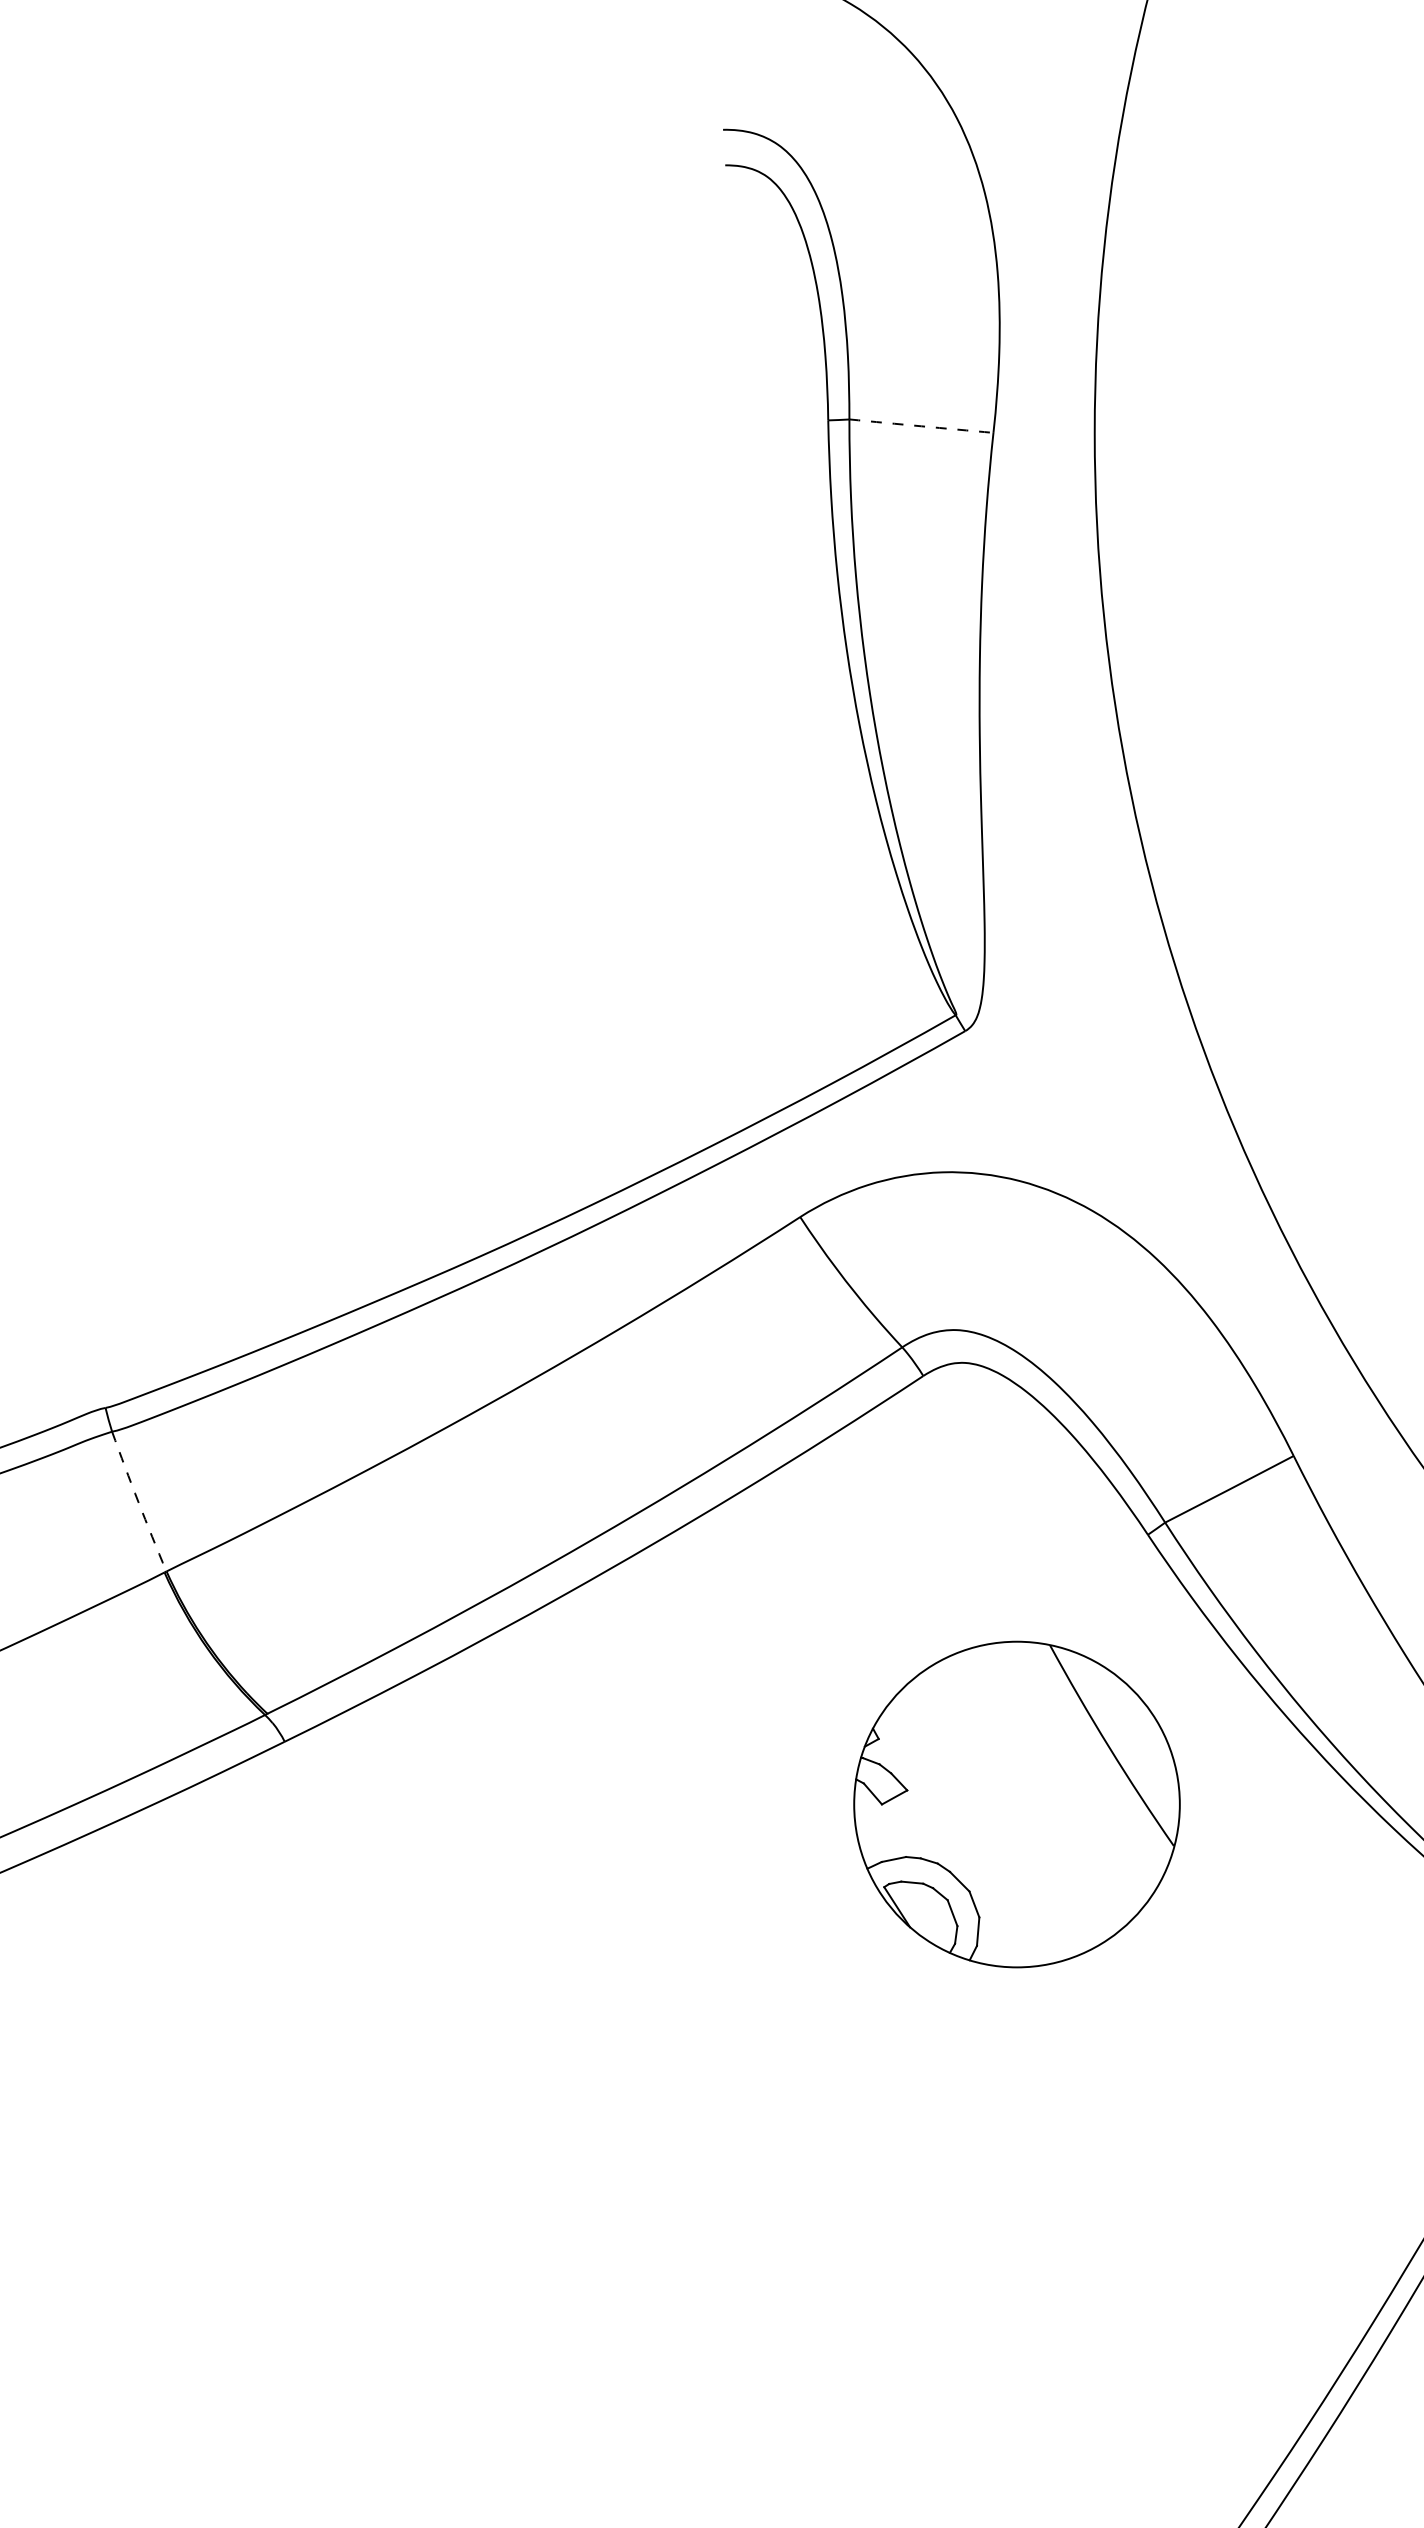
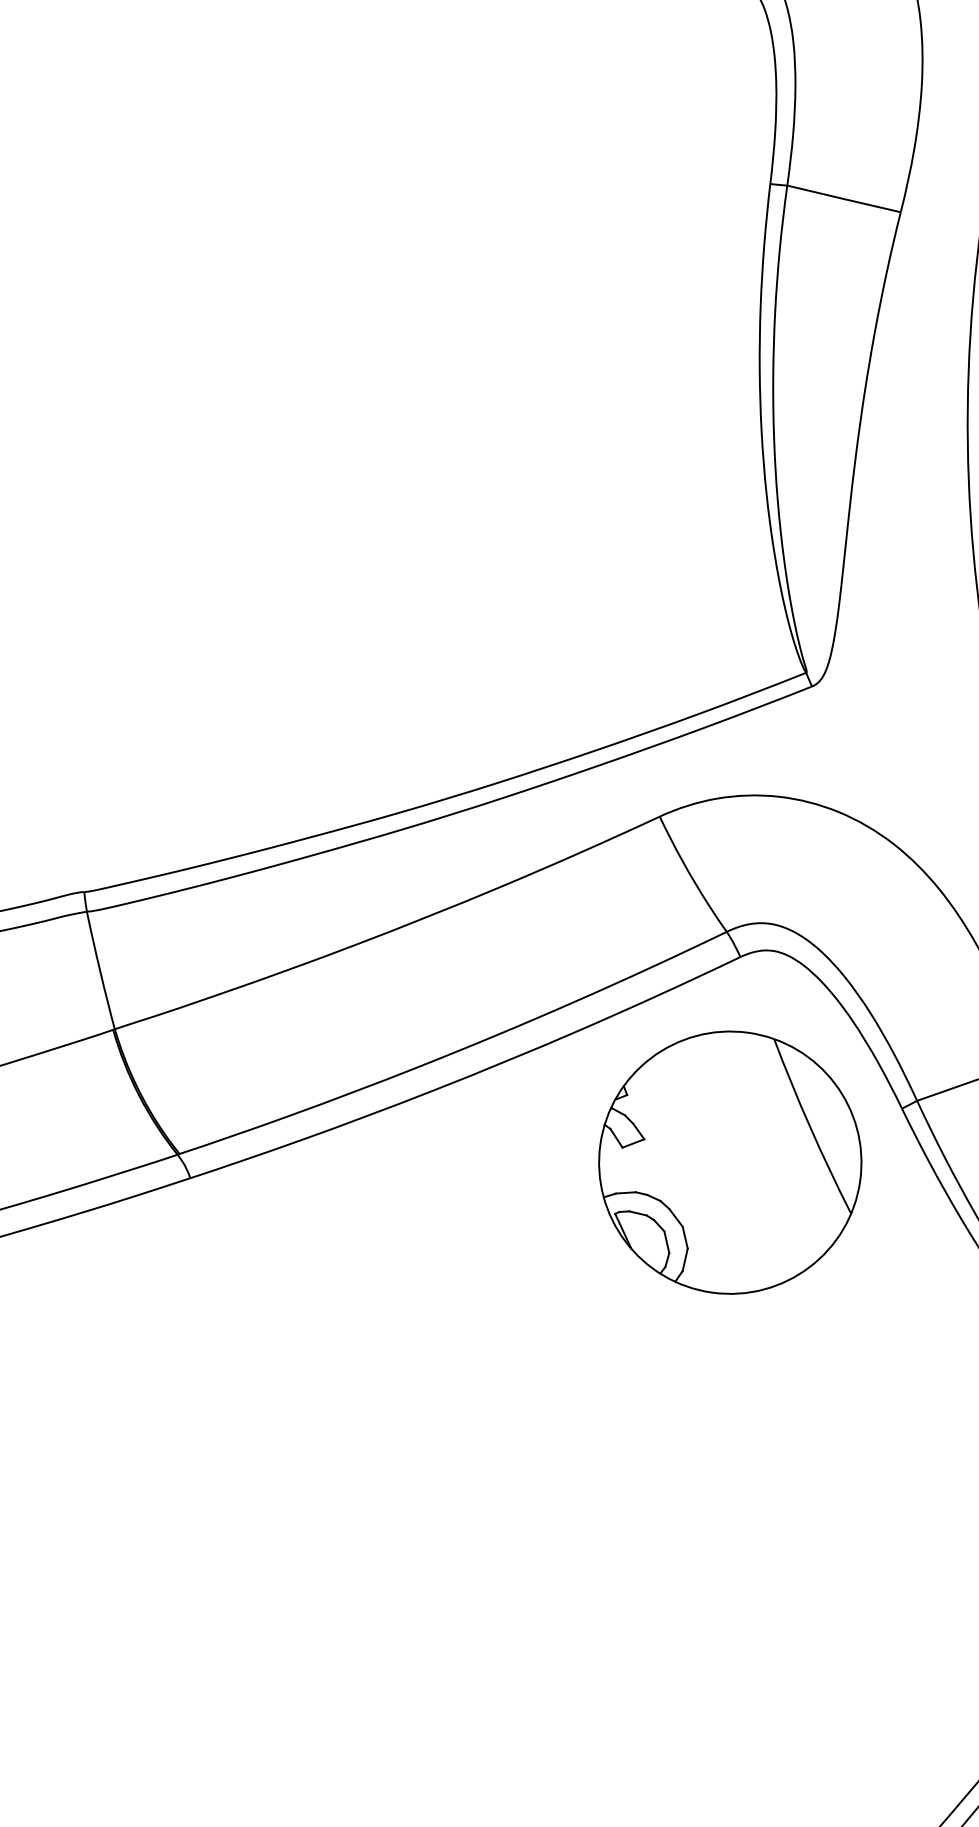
arc: (921, 426) -> (844, 199), dashed -> solid
arc: (138, 1502) -> (100, 971), dashed -> solid
part: (1016, 1804) -> (729, 1162), moved

